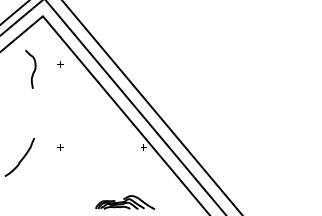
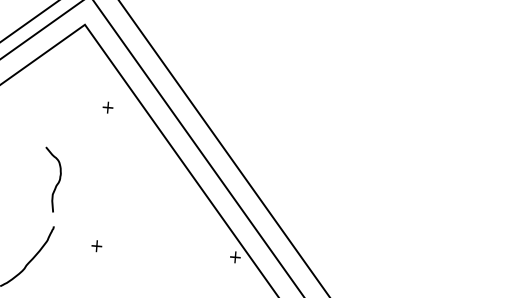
part: (30, 68) -> (51, 178), moved

